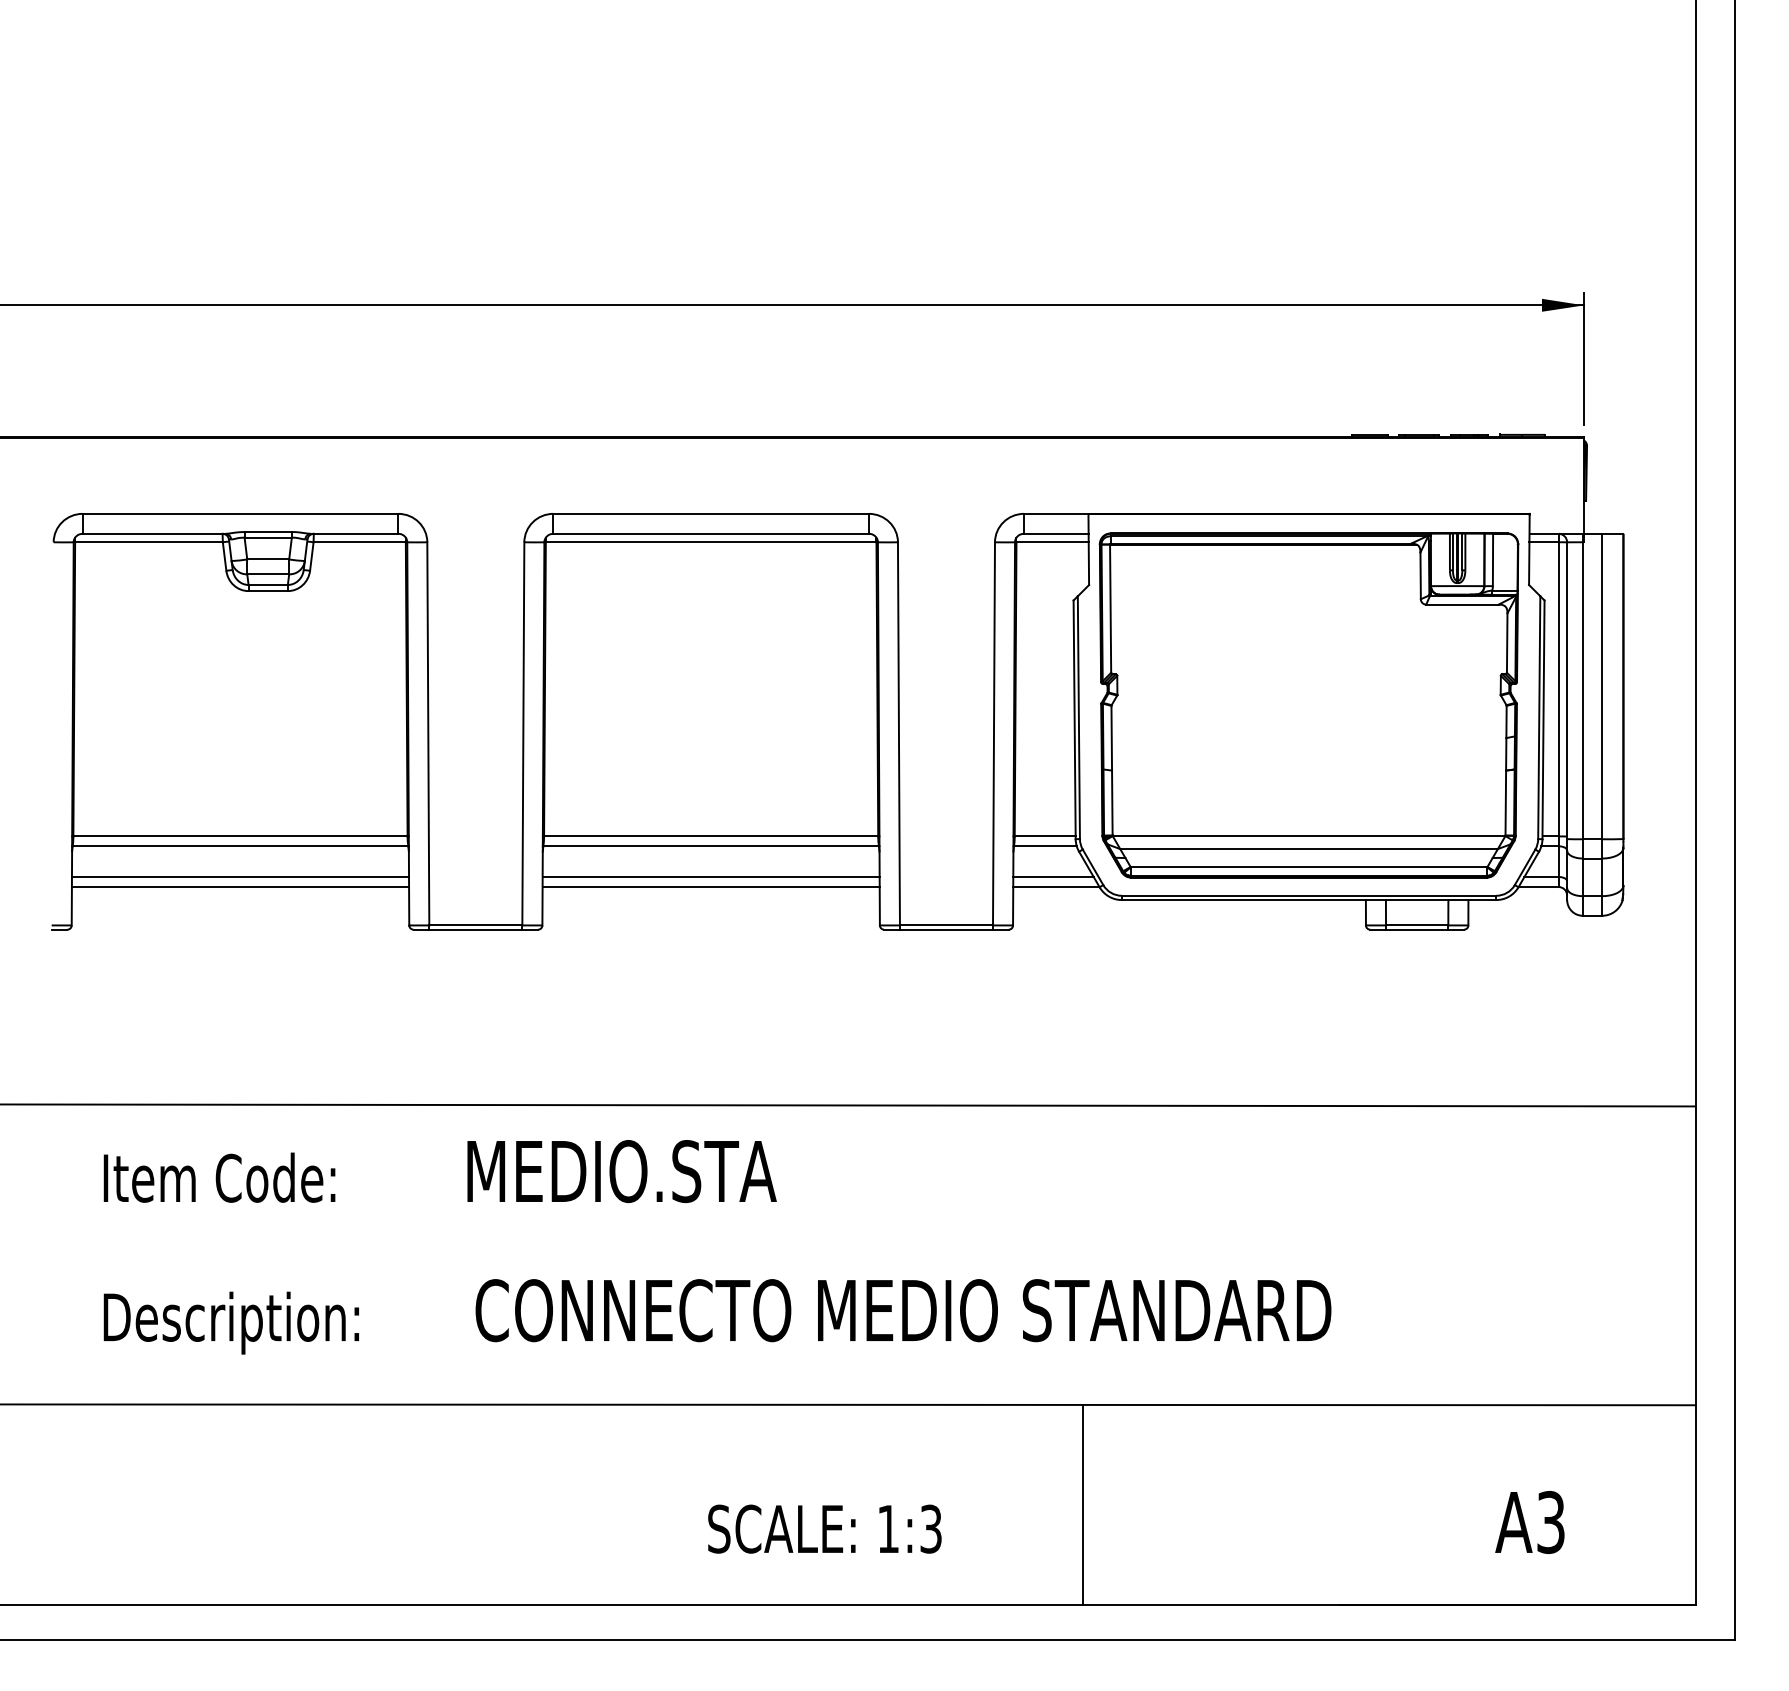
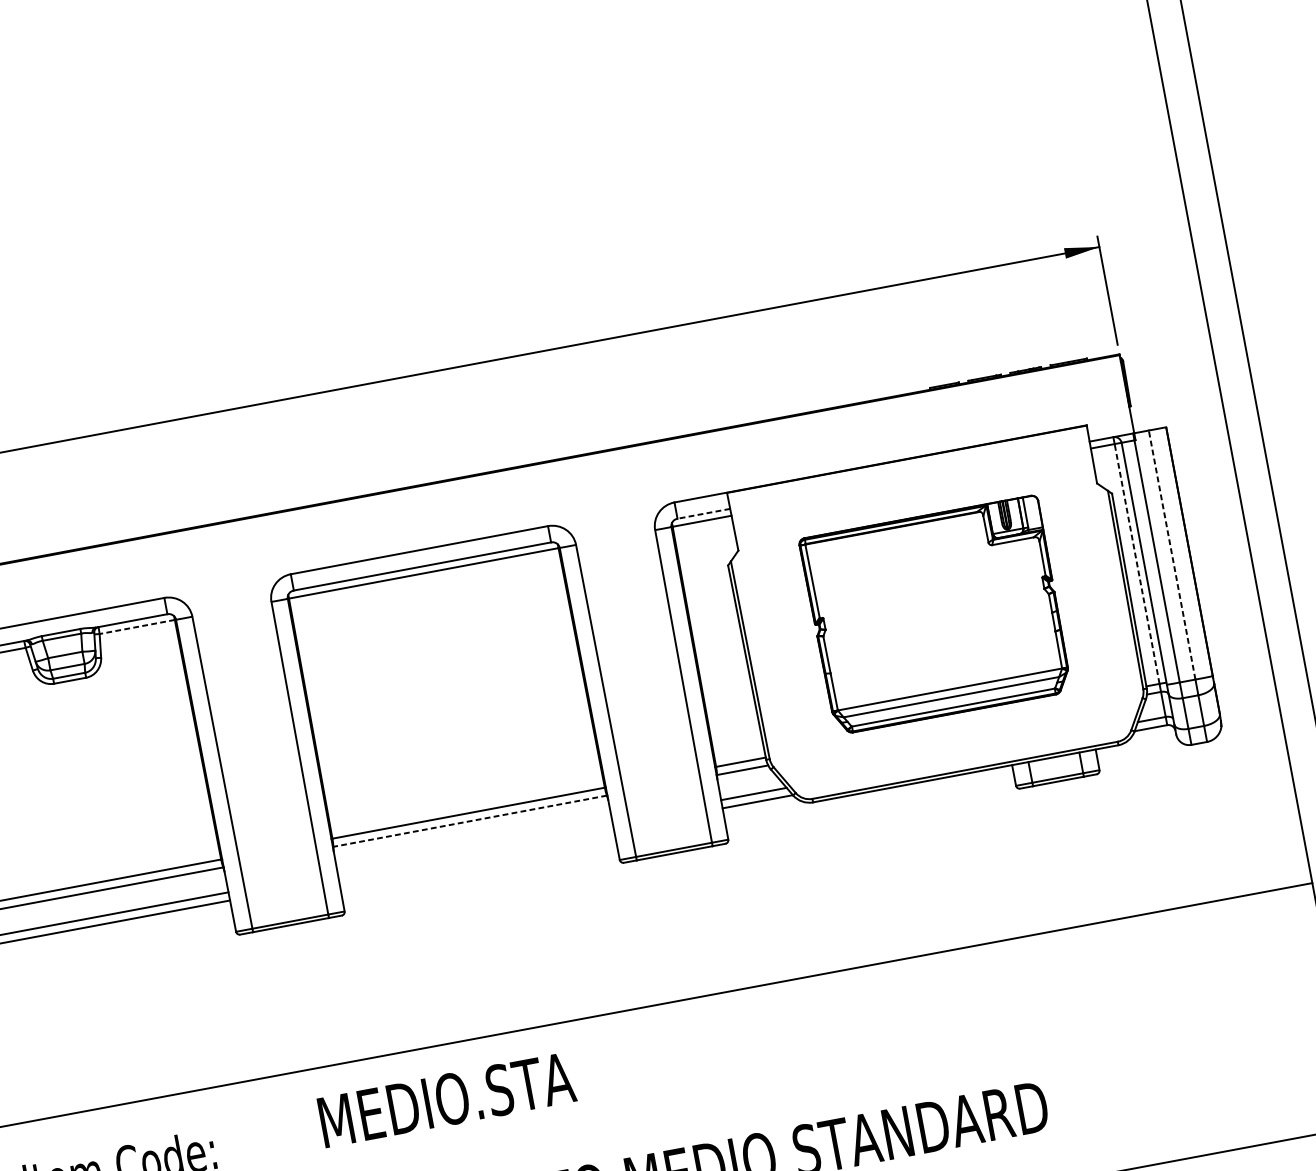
line: (1055, 533) -> (703, 513), solid -> dashed
line: (359, 542) -> (137, 627), solid -> dashed
line: (1602, 686) -> (1172, 554), solid -> dashed
line: (1558, 688) -> (1136, 563), solid -> dashed
part: (1308, 705) -> (935, 615), size x0.7
line: (711, 846) -> (470, 821), solid -> dashed
line: (710, 877) -> (474, 846), removed
line: (710, 887) -> (475, 854), removed

